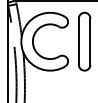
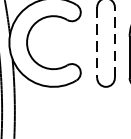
line: (90, 41) -> (115, 42), solid -> dashed
line: (78, 42) -> (96, 43), solid -> dashed

